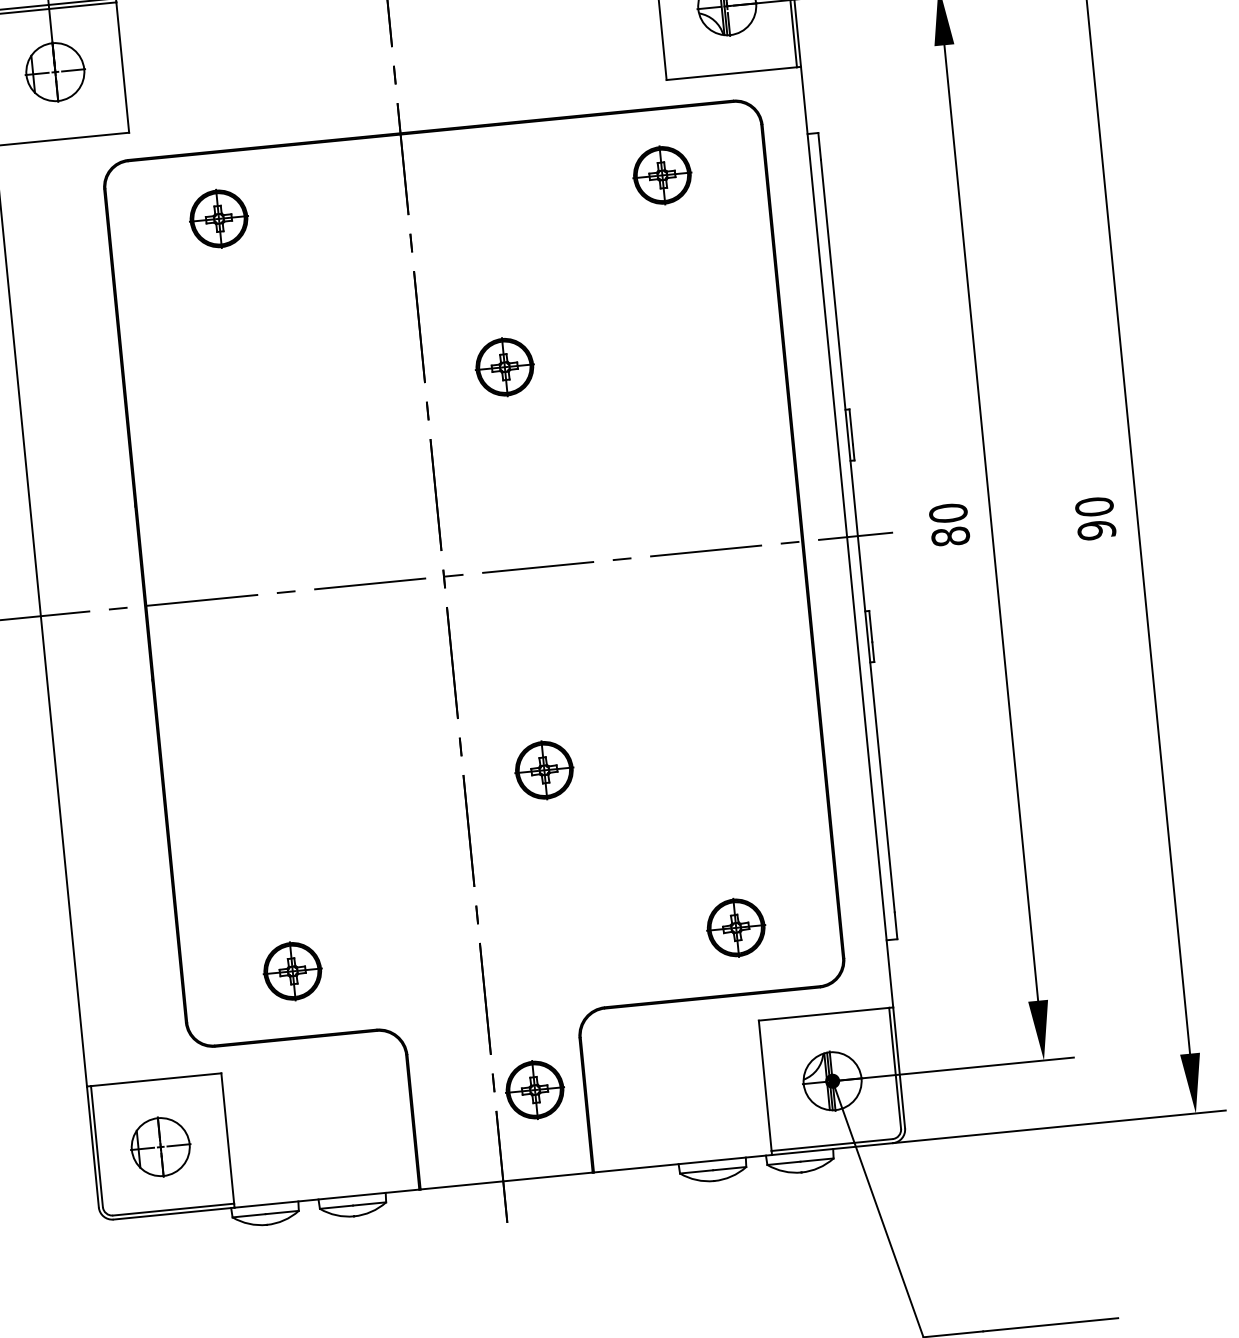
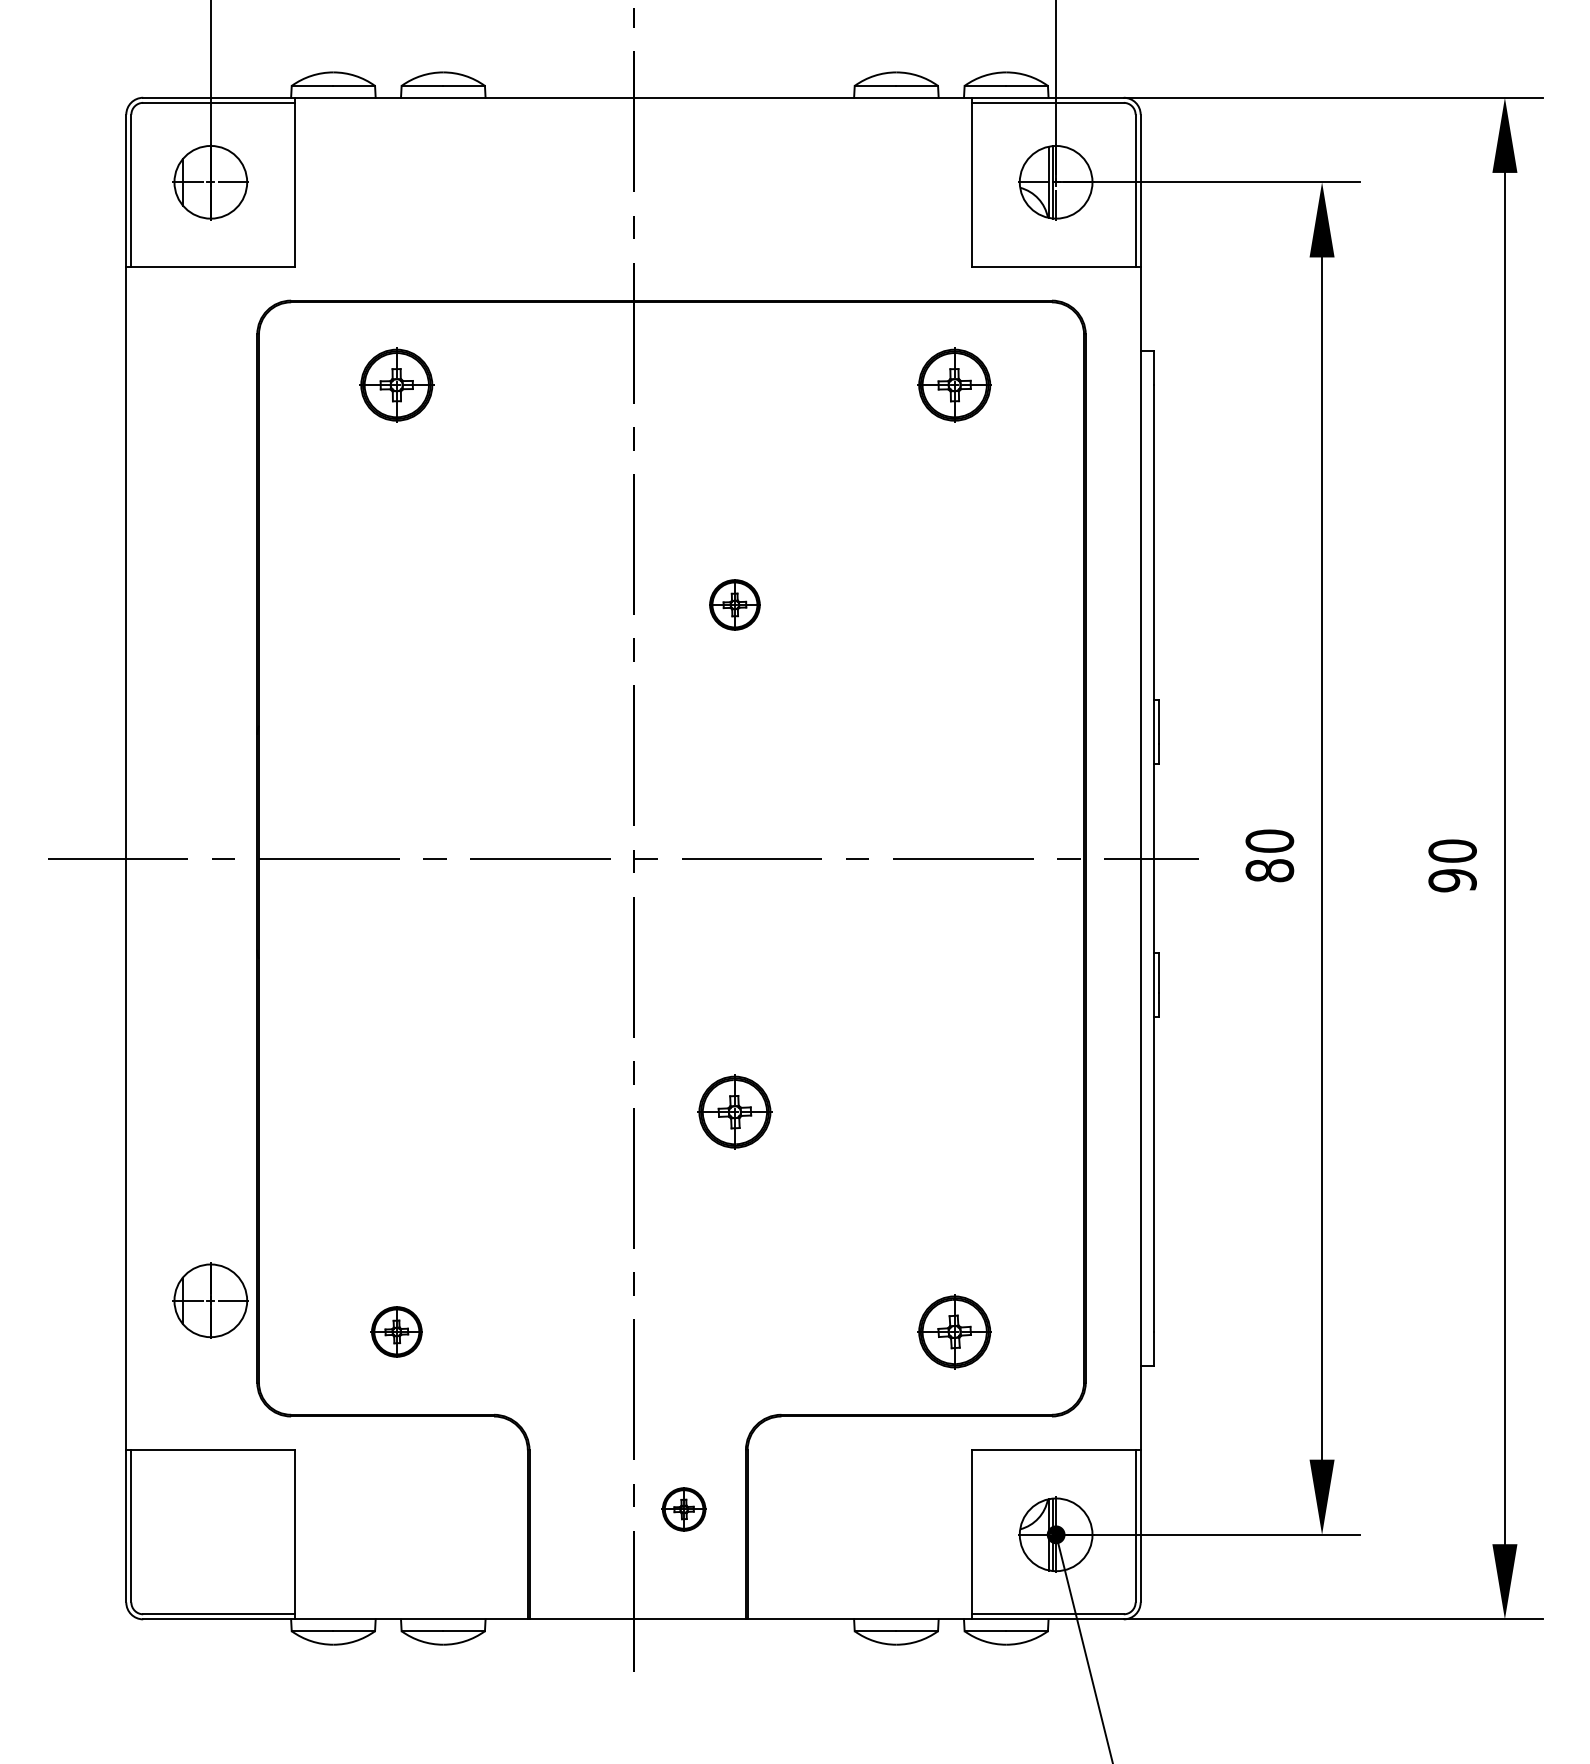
part: (504, 366) -> (734, 604), size x0.7
part: (292, 971) -> (396, 1331), size x0.7
part: (534, 1090) -> (683, 1509), size x0.6
part: (160, 1146) -> (210, 1300), moved

